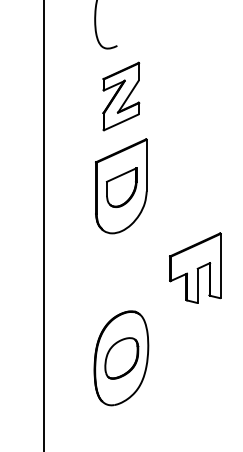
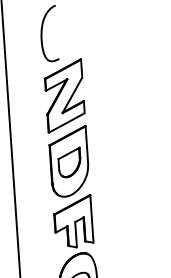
part: (120, 96) -> (64, 95), size x1.43
part: (195, 267) -> (73, 221), moved

